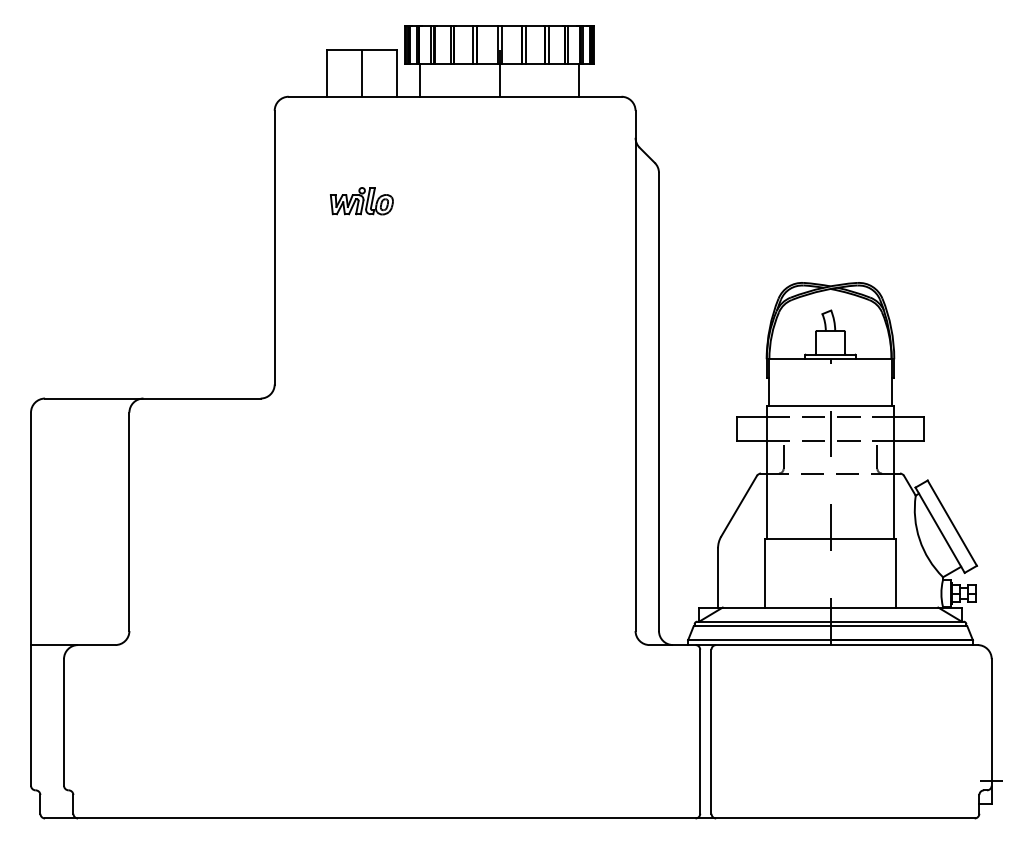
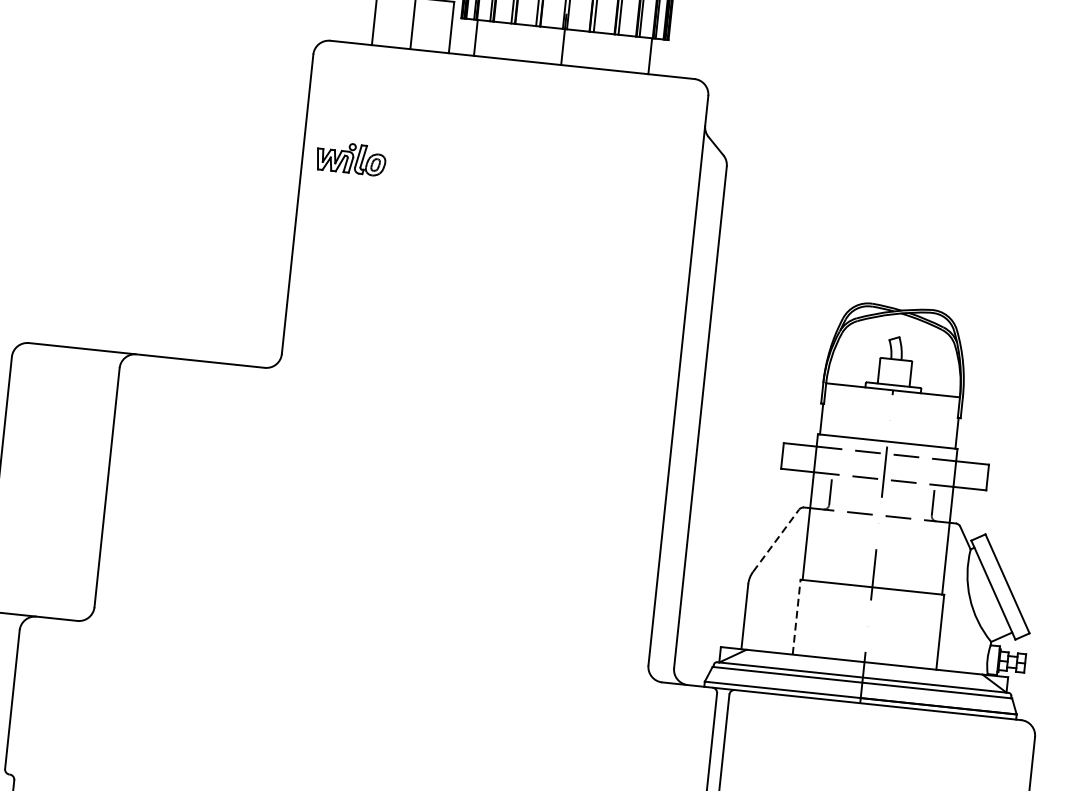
part: (361, 201) -> (350, 158), moved
line: (739, 505) -> (776, 539), solid -> dashed
line: (764, 572) -> (796, 616), solid -> dashed

